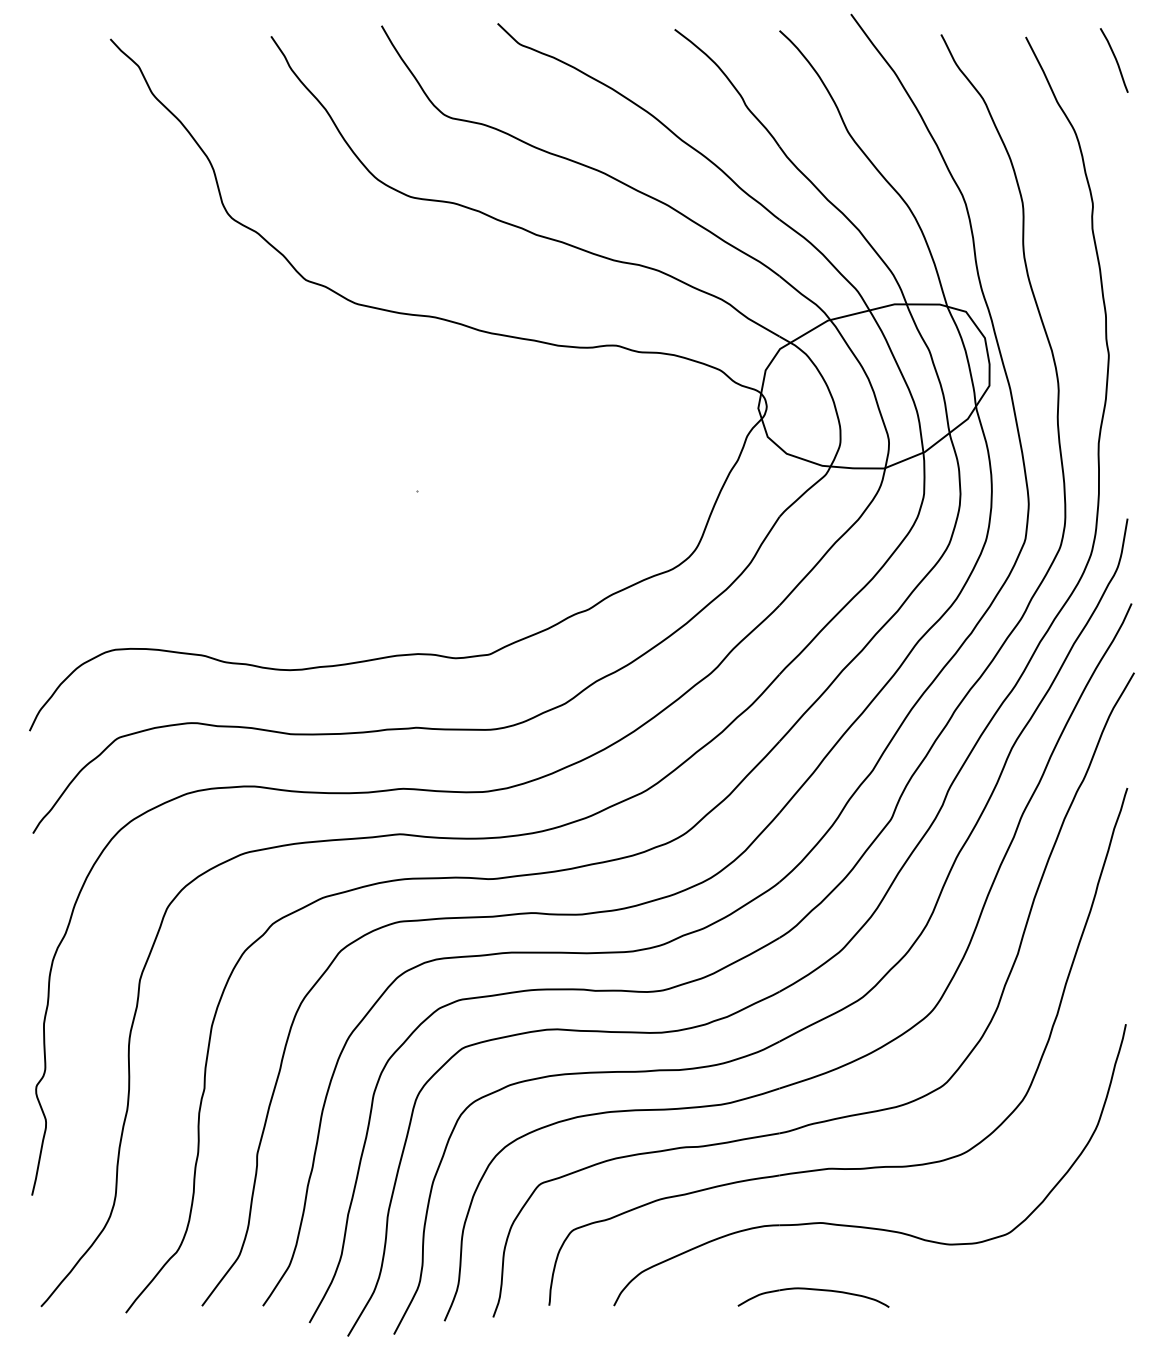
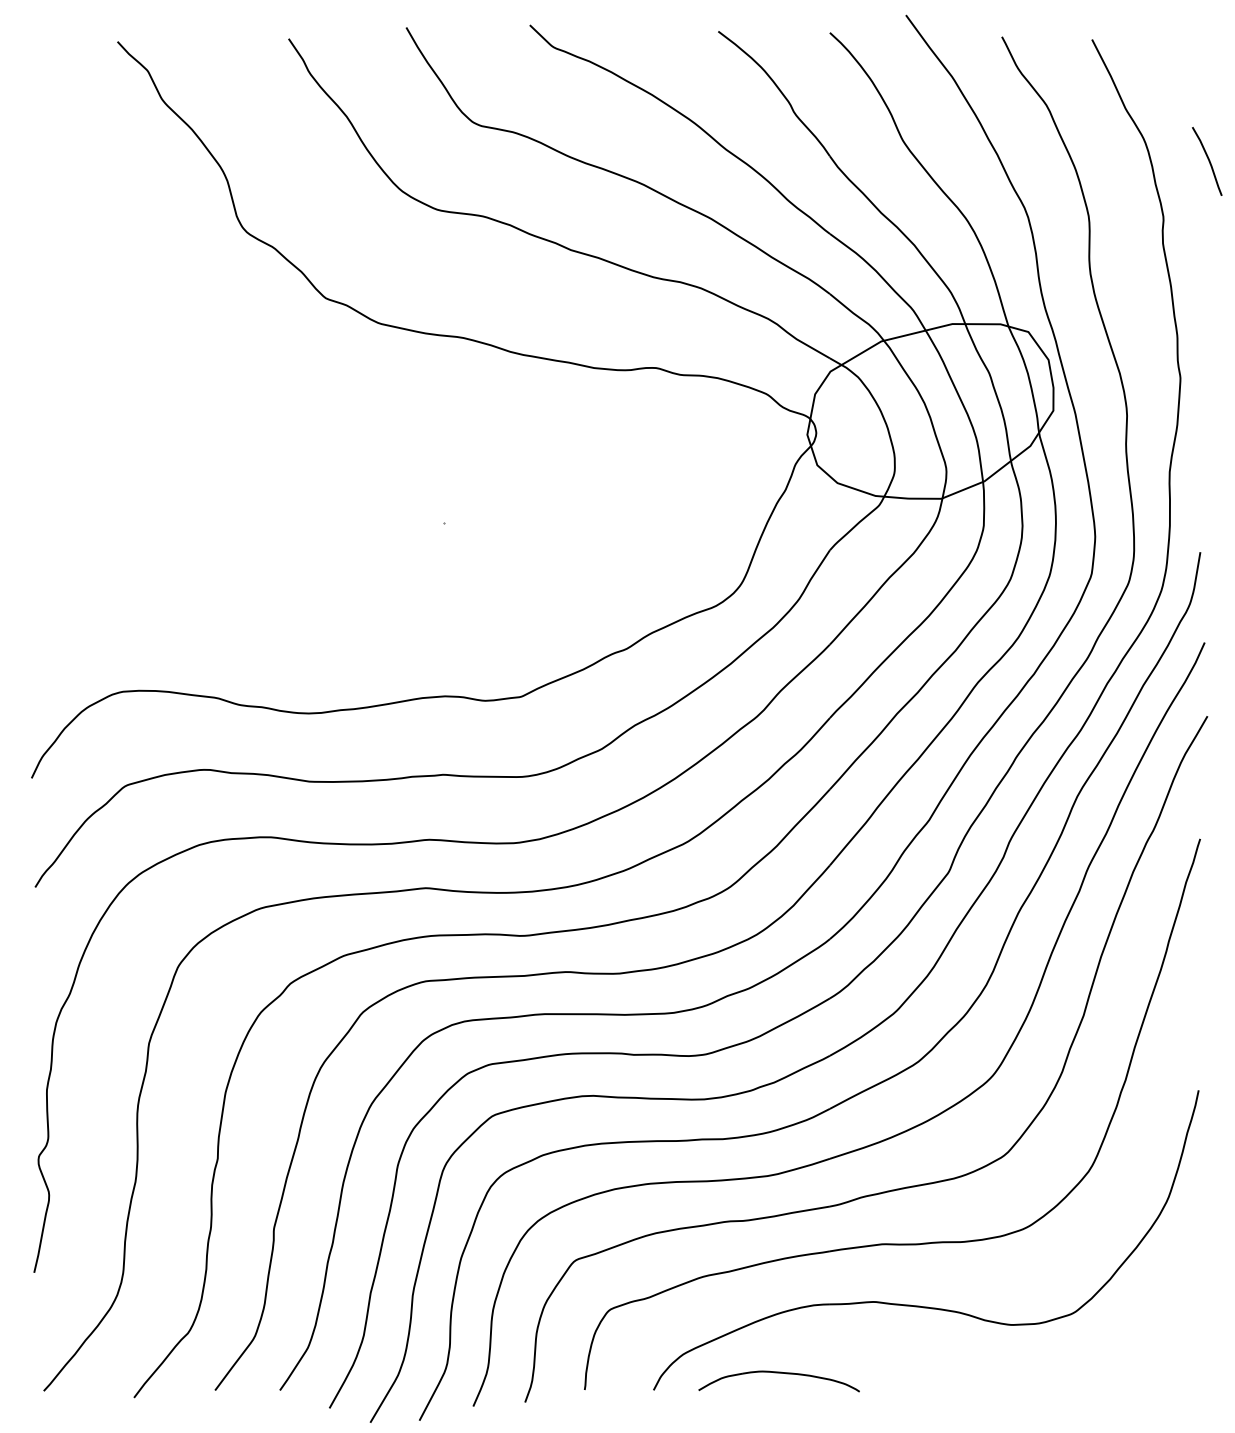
curve: (1115, 60) -> (1208, 161), moved
part: (812, 1290) -> (778, 1373), moved

